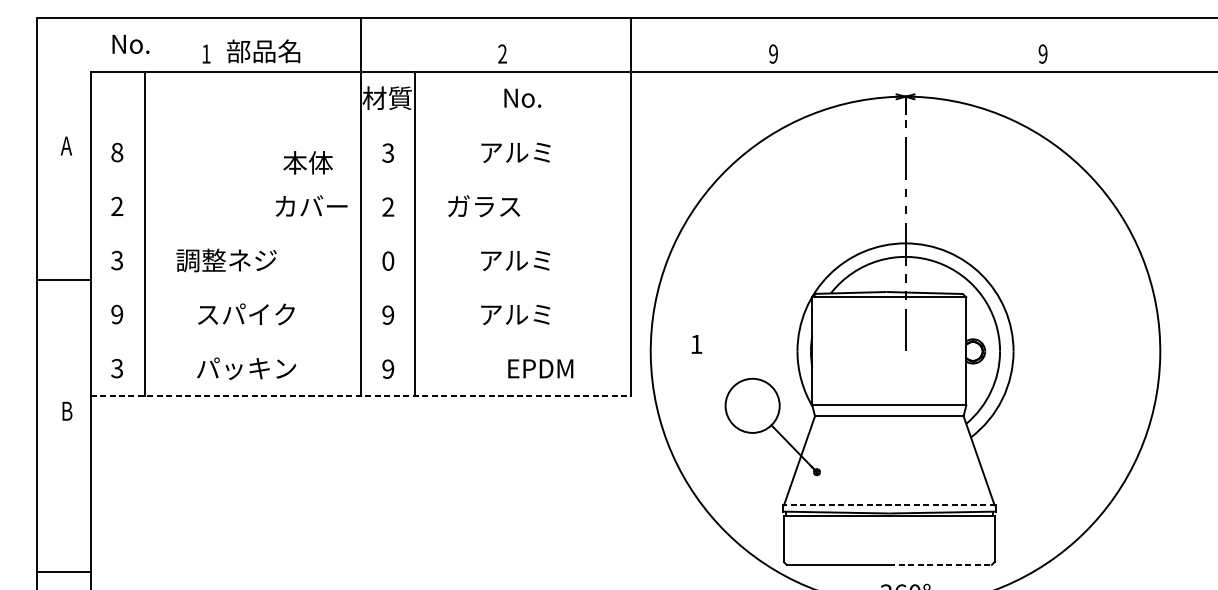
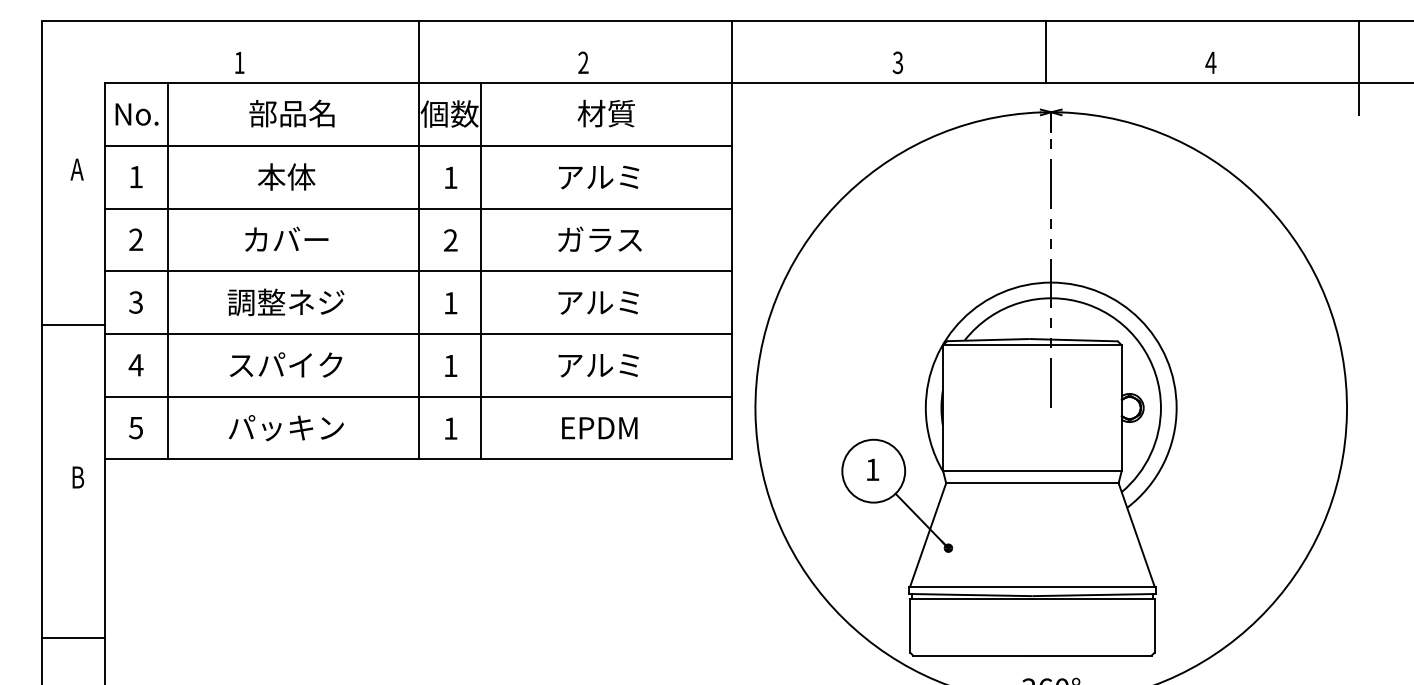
text: (130, 44) -> (136, 114), moved
line: (900, 44) -> (1045, 51), added
text: (263, 51) -> (291, 113), moved
text: (1042, 53) -> (1210, 62), 9 -> 4
text: (773, 54) -> (897, 63), 9 -> 3
line: (1171, 58) -> (1359, 67), added
text: (387, 97) -> (449, 113), 材質 -> 個数
text: (521, 97) -> (605, 113), No. -> 材質
line: (360, 125) -> (418, 145), added
text: (117, 152) -> (136, 176), 8 -> 1
text: (388, 152) -> (450, 177), 3 -> 1
text: (307, 162) -> (286, 176), moved
line: (360, 179) -> (418, 208), added
text: (311, 205) -> (286, 238), moved
text: (483, 206) -> (599, 239), moved
line: (360, 233) -> (418, 271), added
text: (226, 260) -> (285, 302), moved
text: (388, 261) -> (450, 303), 0 -> 1
line: (360, 288) -> (418, 334), added
text: (116, 314) -> (135, 365), 9 -> 4
text: (388, 314) -> (450, 365), 9 -> 1
line: (360, 341) -> (418, 396), added
text: (697, 344) -> (873, 469), moved
text: (116, 368) -> (135, 427), 3 -> 5
text: (388, 369) -> (450, 428), 9 -> 1
text: (540, 369) -> (599, 428), moved
line: (360, 395) -> (418, 459), dashed -> solid
line: (889, 505) -> (1032, 586), dashed -> solid
line: (940, 564) -> (1091, 655), dashed -> solid
line: (63, 572) -> (73, 638), moved

